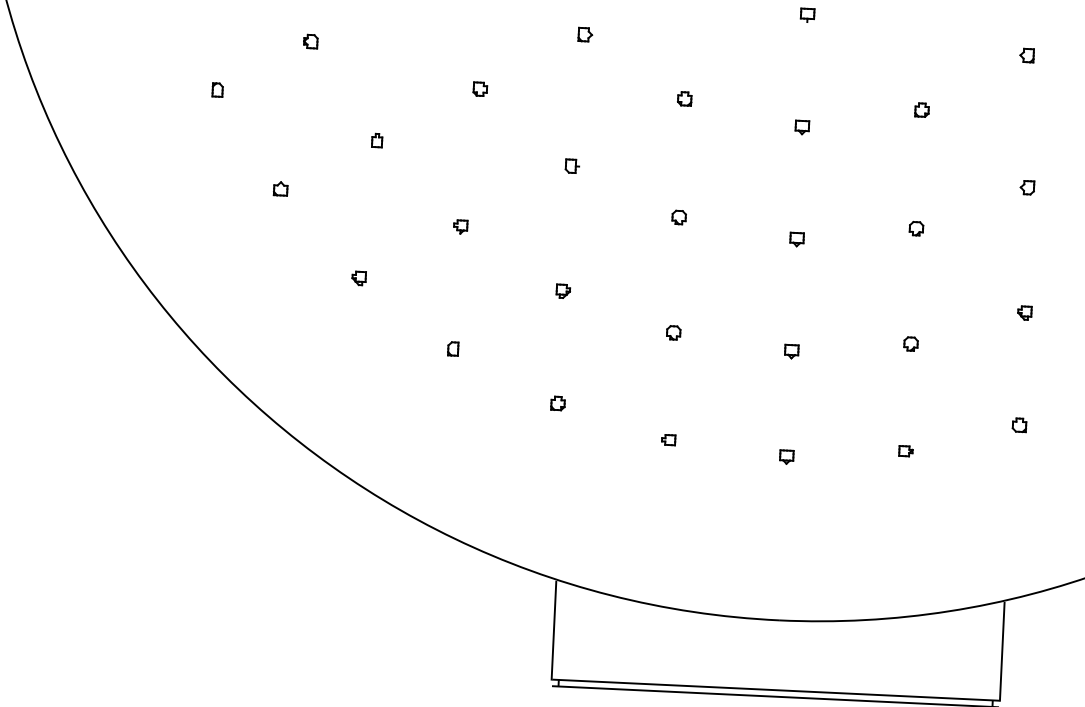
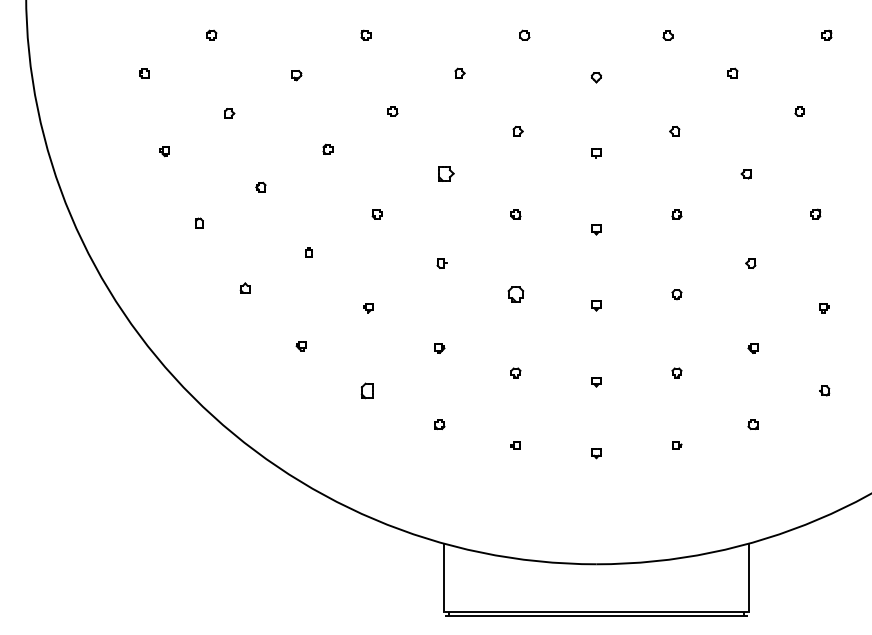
part: (585, 35) -> (446, 174), size x1.6
part: (678, 217) -> (515, 294), size x1.6
part: (452, 348) -> (366, 390), size x1.6

